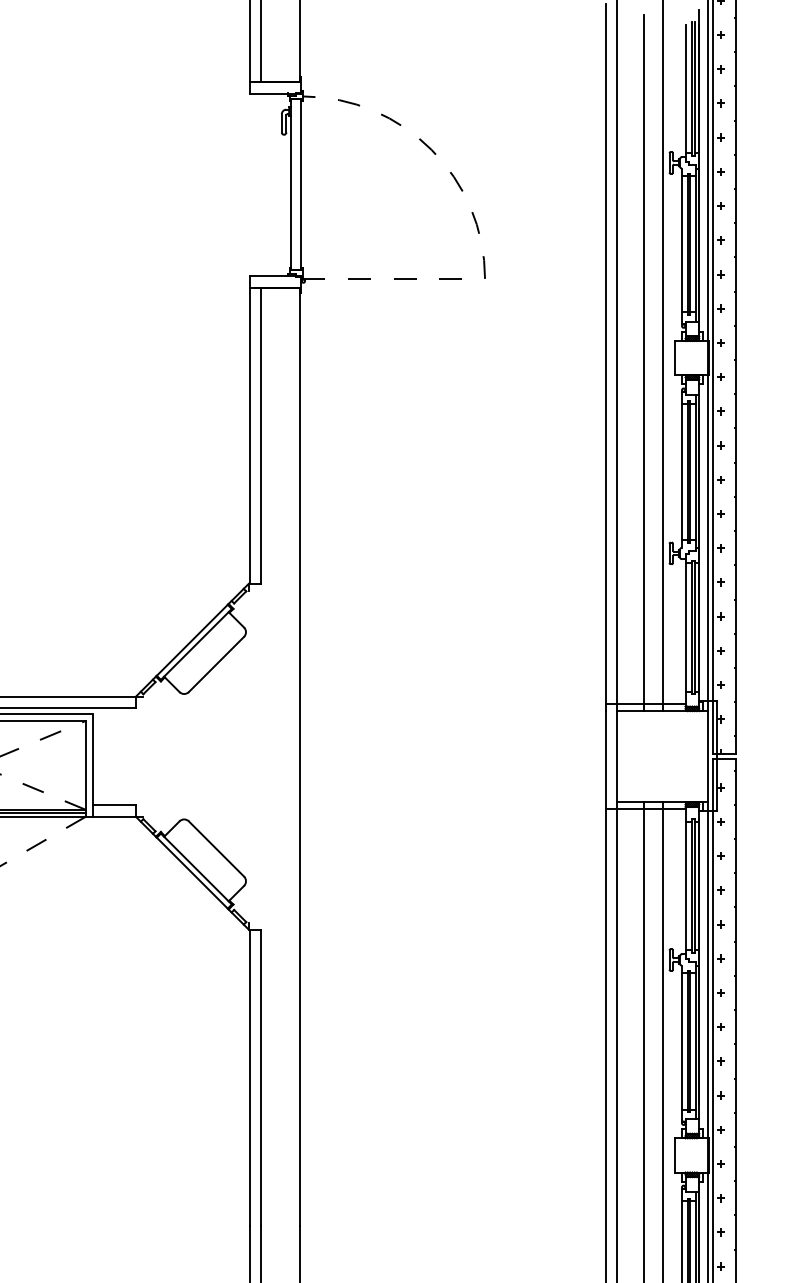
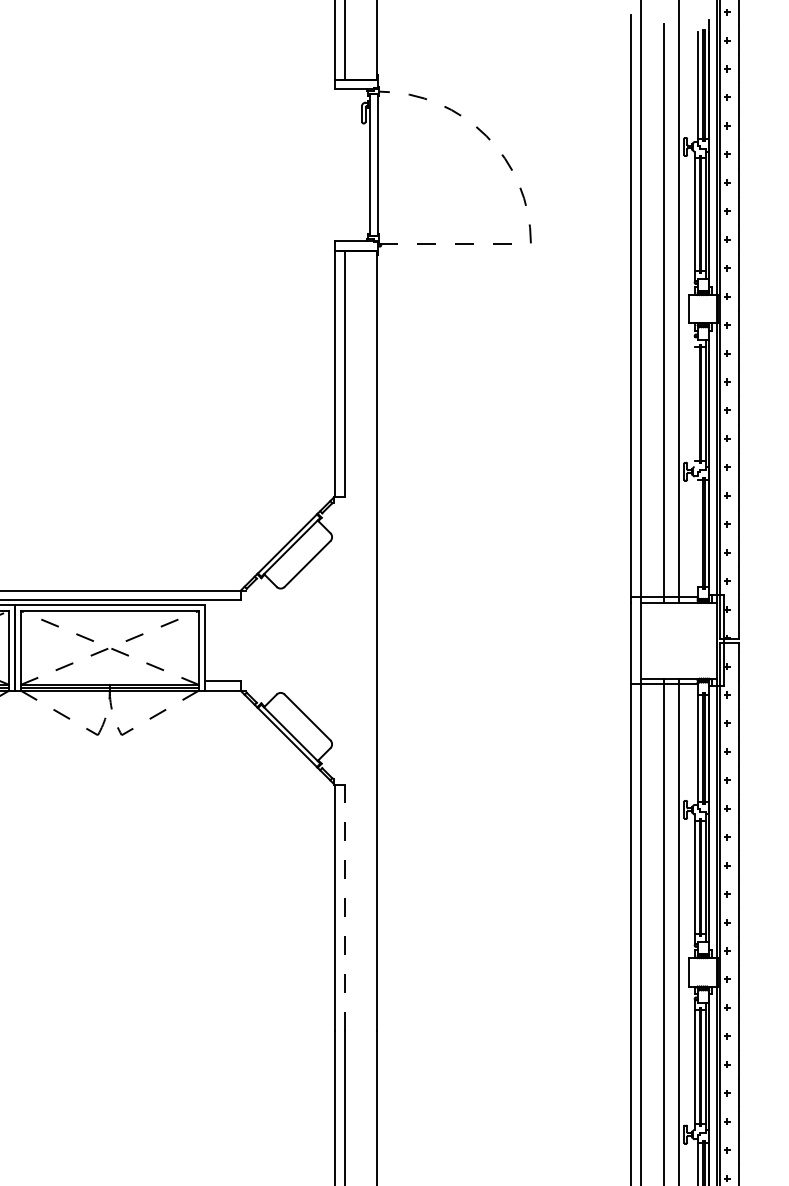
line: (681, 470) -> (694, 402), removed
line: (685, 624) -> (697, 530), removed
line: (260, 1077) -> (344, 907), solid -> dashed

